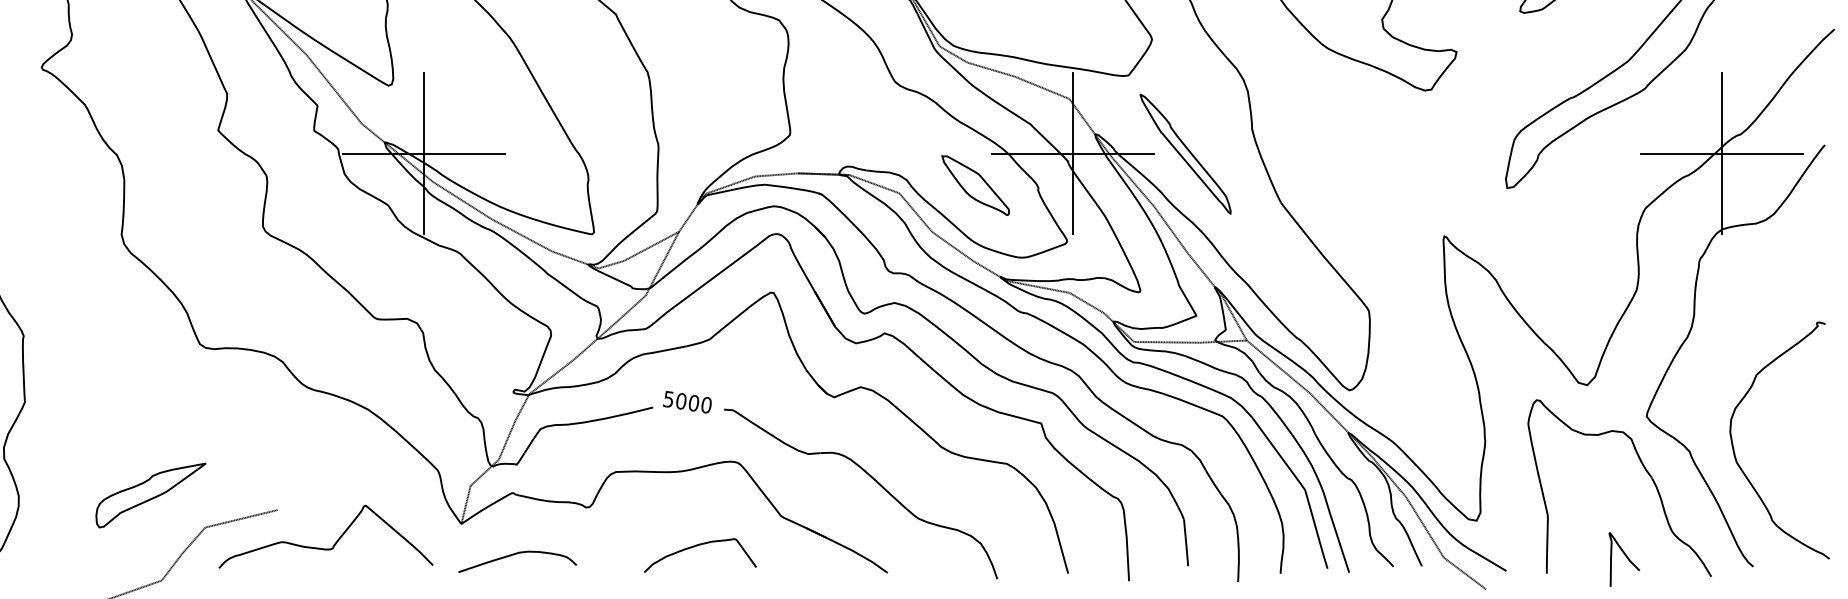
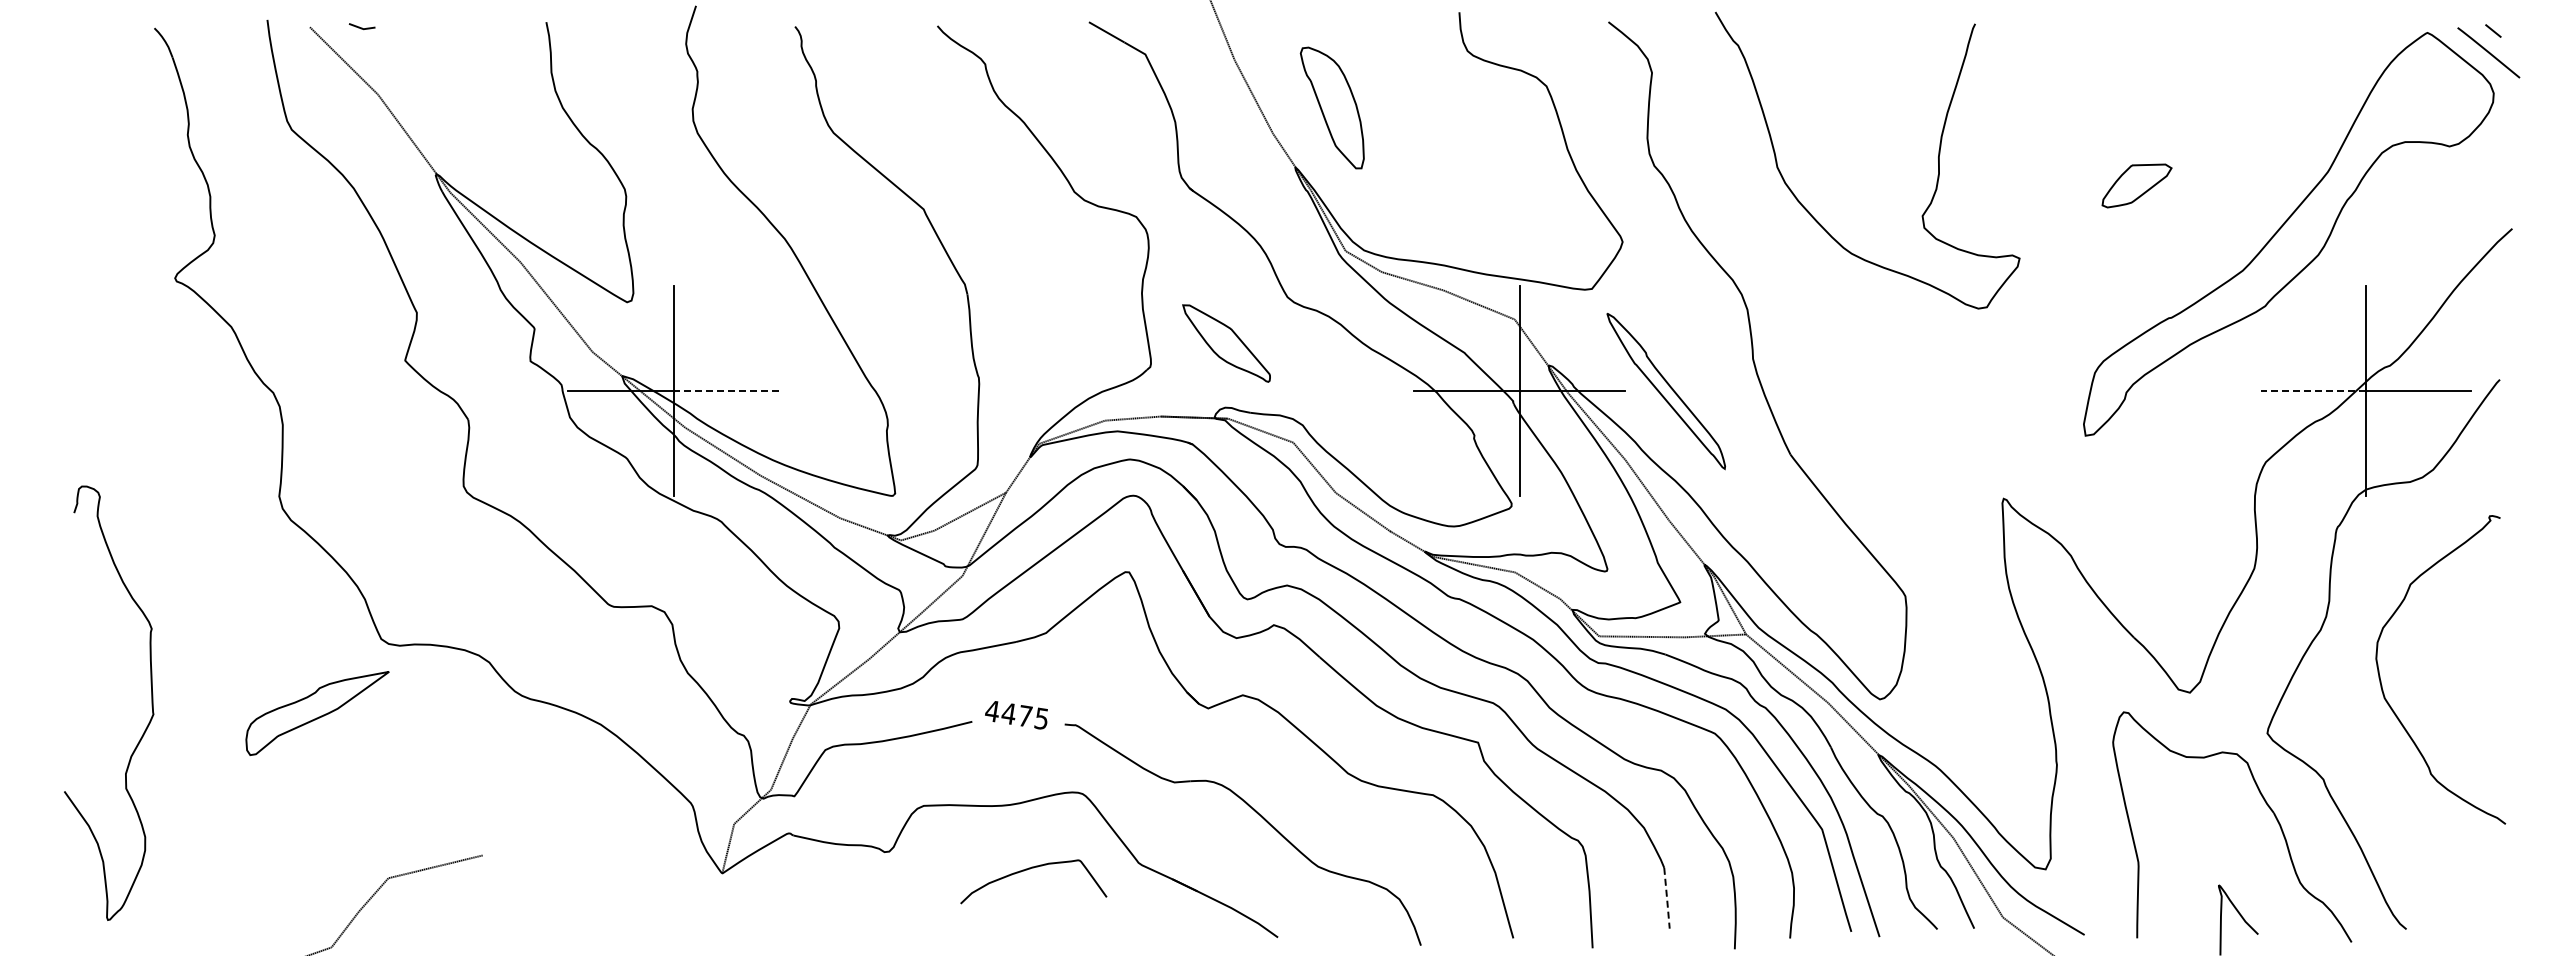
line: (464, 154) -> (726, 391), solid -> dashed
line: (1682, 154) -> (2313, 391), solid -> dashed
part: (975, 185) -> (1226, 343), moved
text: (687, 401) -> (1016, 714), 5000 -> 4475
curve: (1734, 448) -> (2381, 680), moved
part: (150, 495) -> (317, 713), moved
curve: (335, 543) -> (557, 898), removed
line: (1186, 543) -> (1667, 899), solid -> dashed
curve: (697, 546) -> (1030, 869), moved
curve: (516, 554) -> (793, 913), removed

